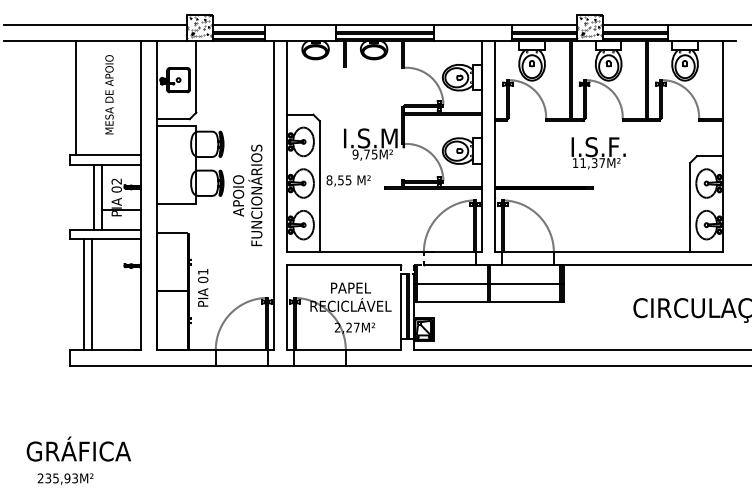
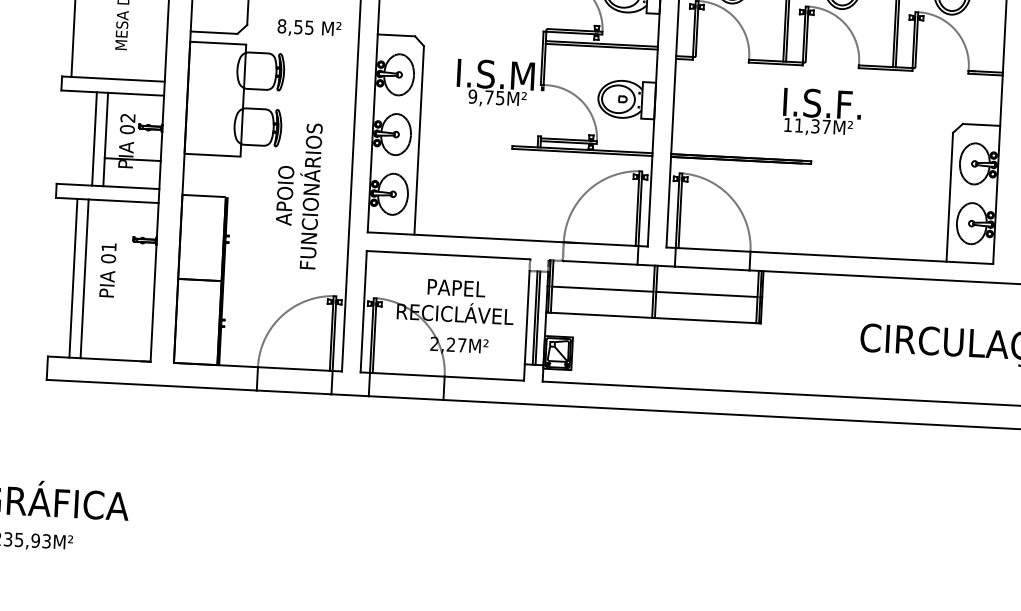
text: (348, 180) -> (309, 27), moved
text: (247, 194) -> (297, 194), moved
text: (203, 287) -> (108, 269), moved

